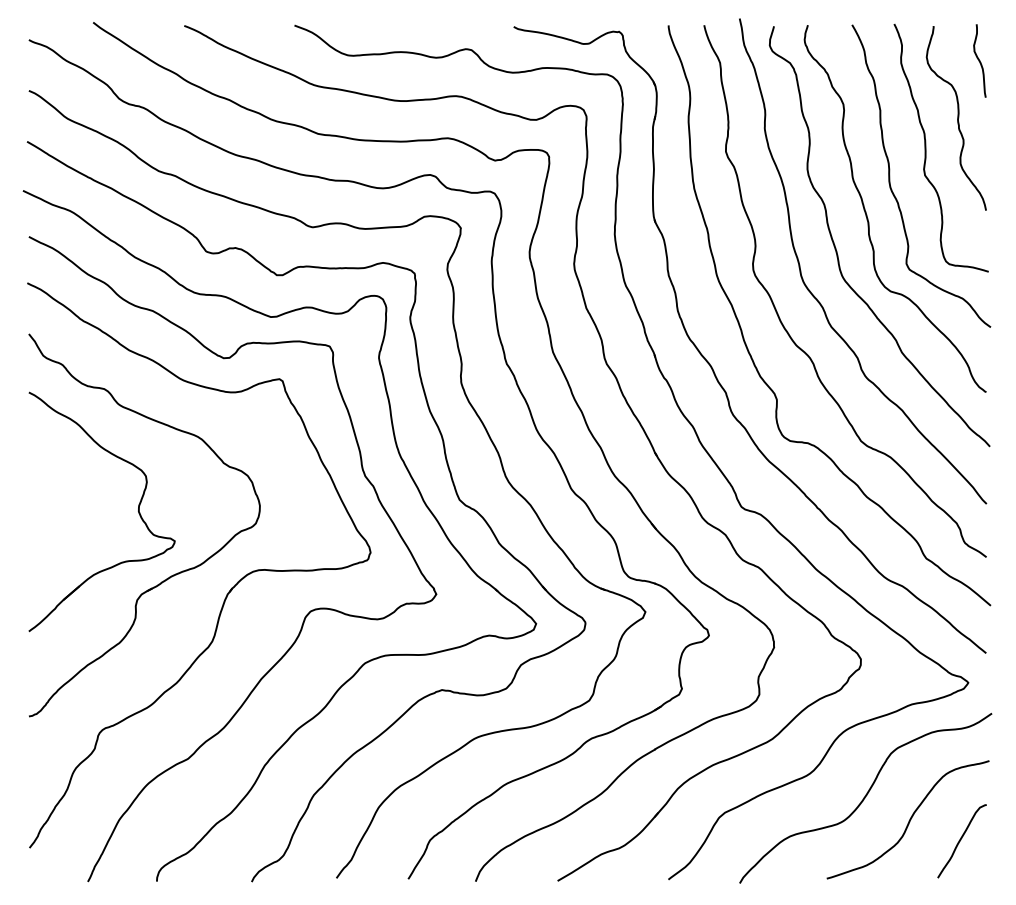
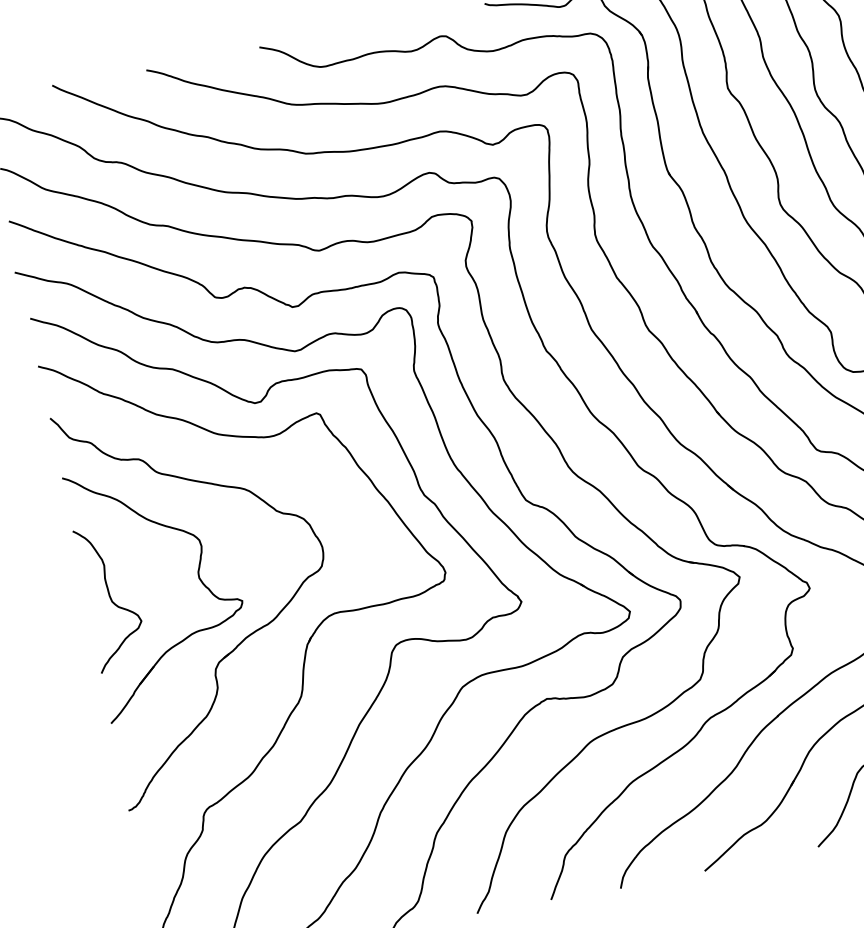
curve: (52, 512) -> (110, 596), added

